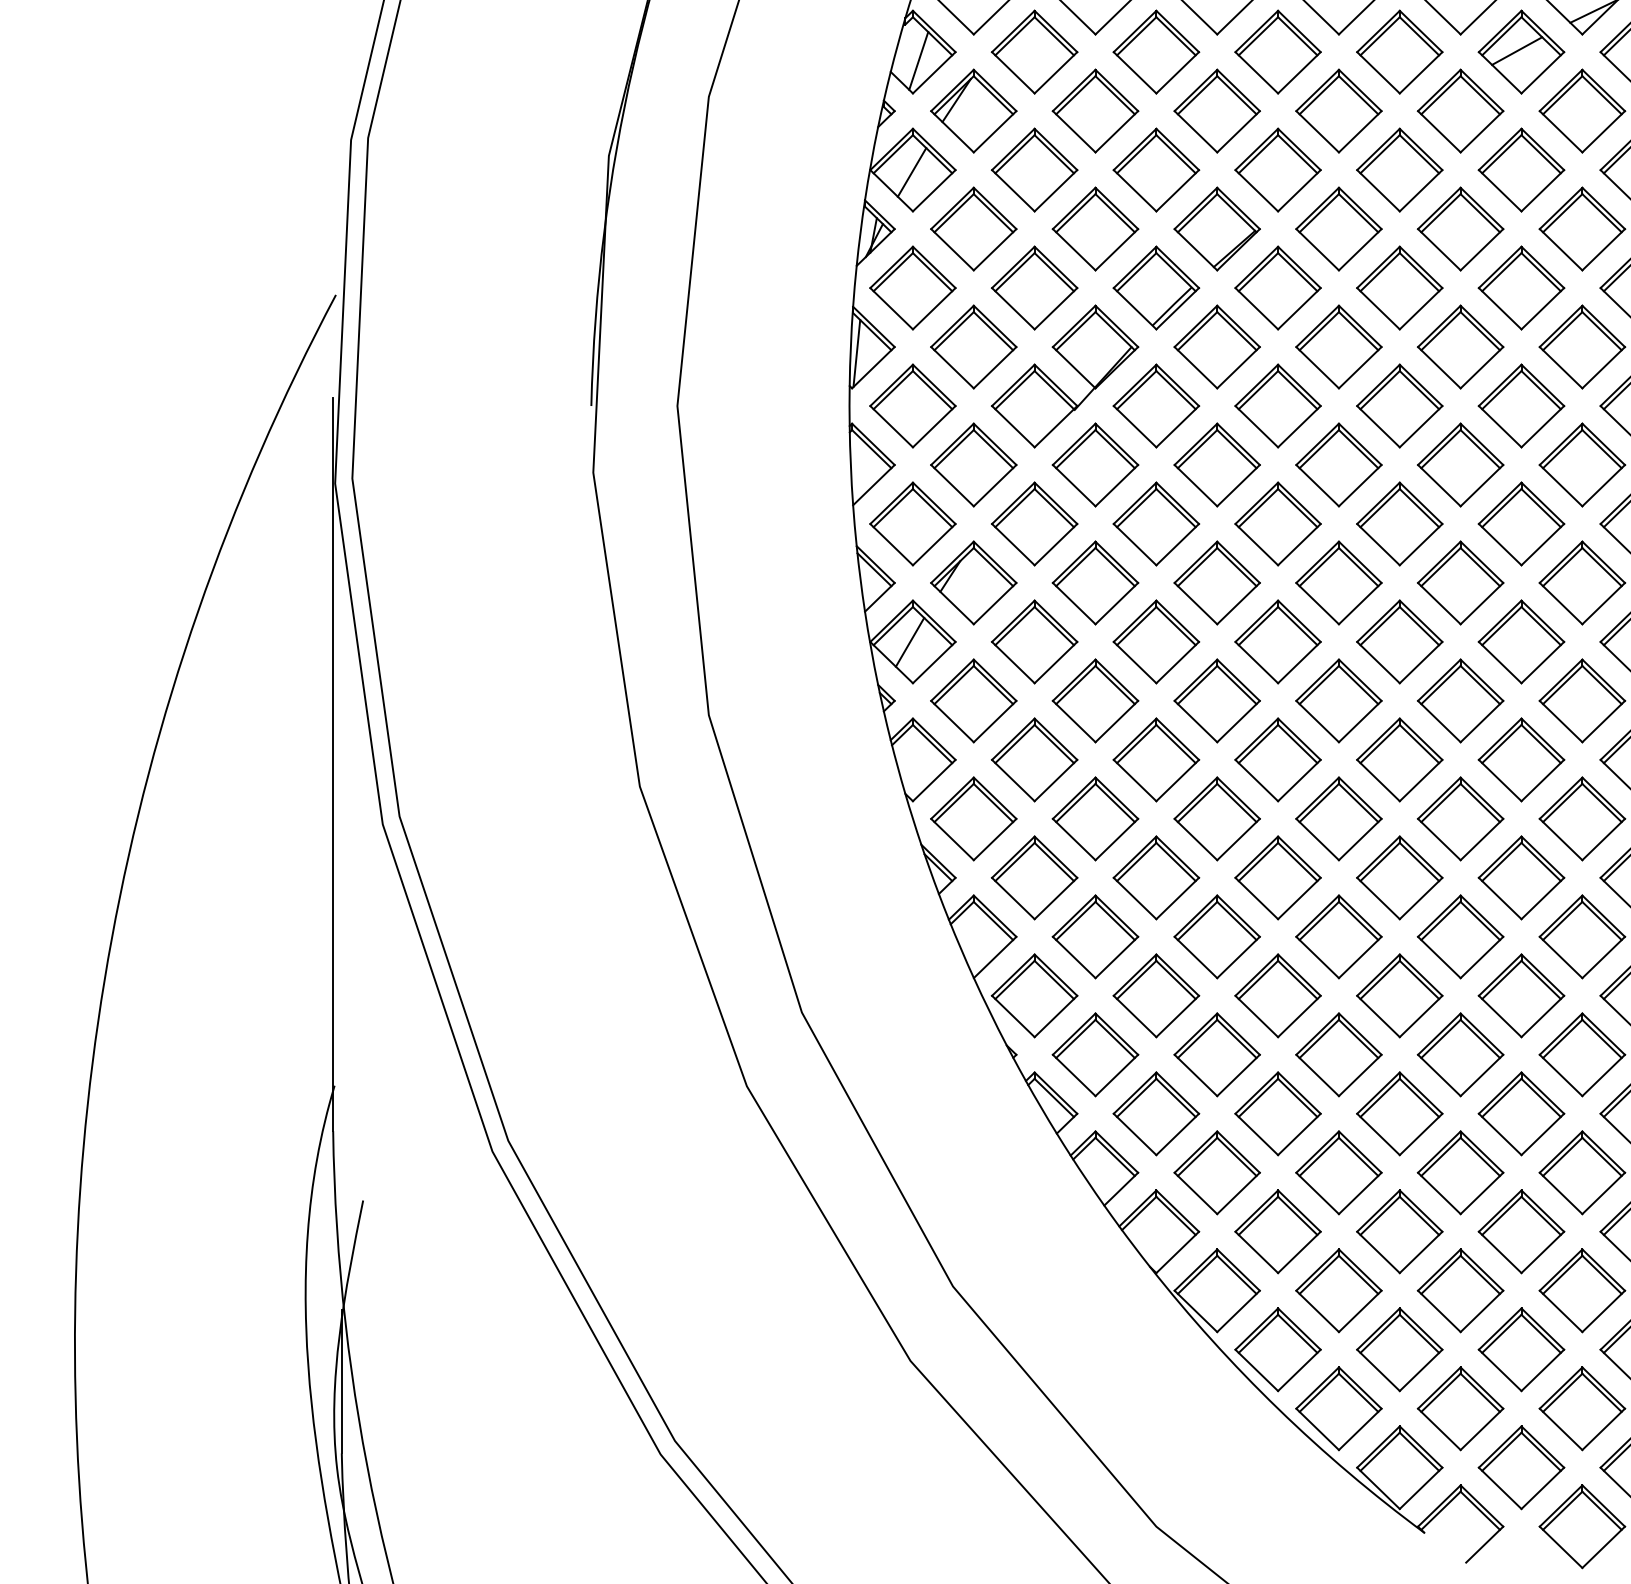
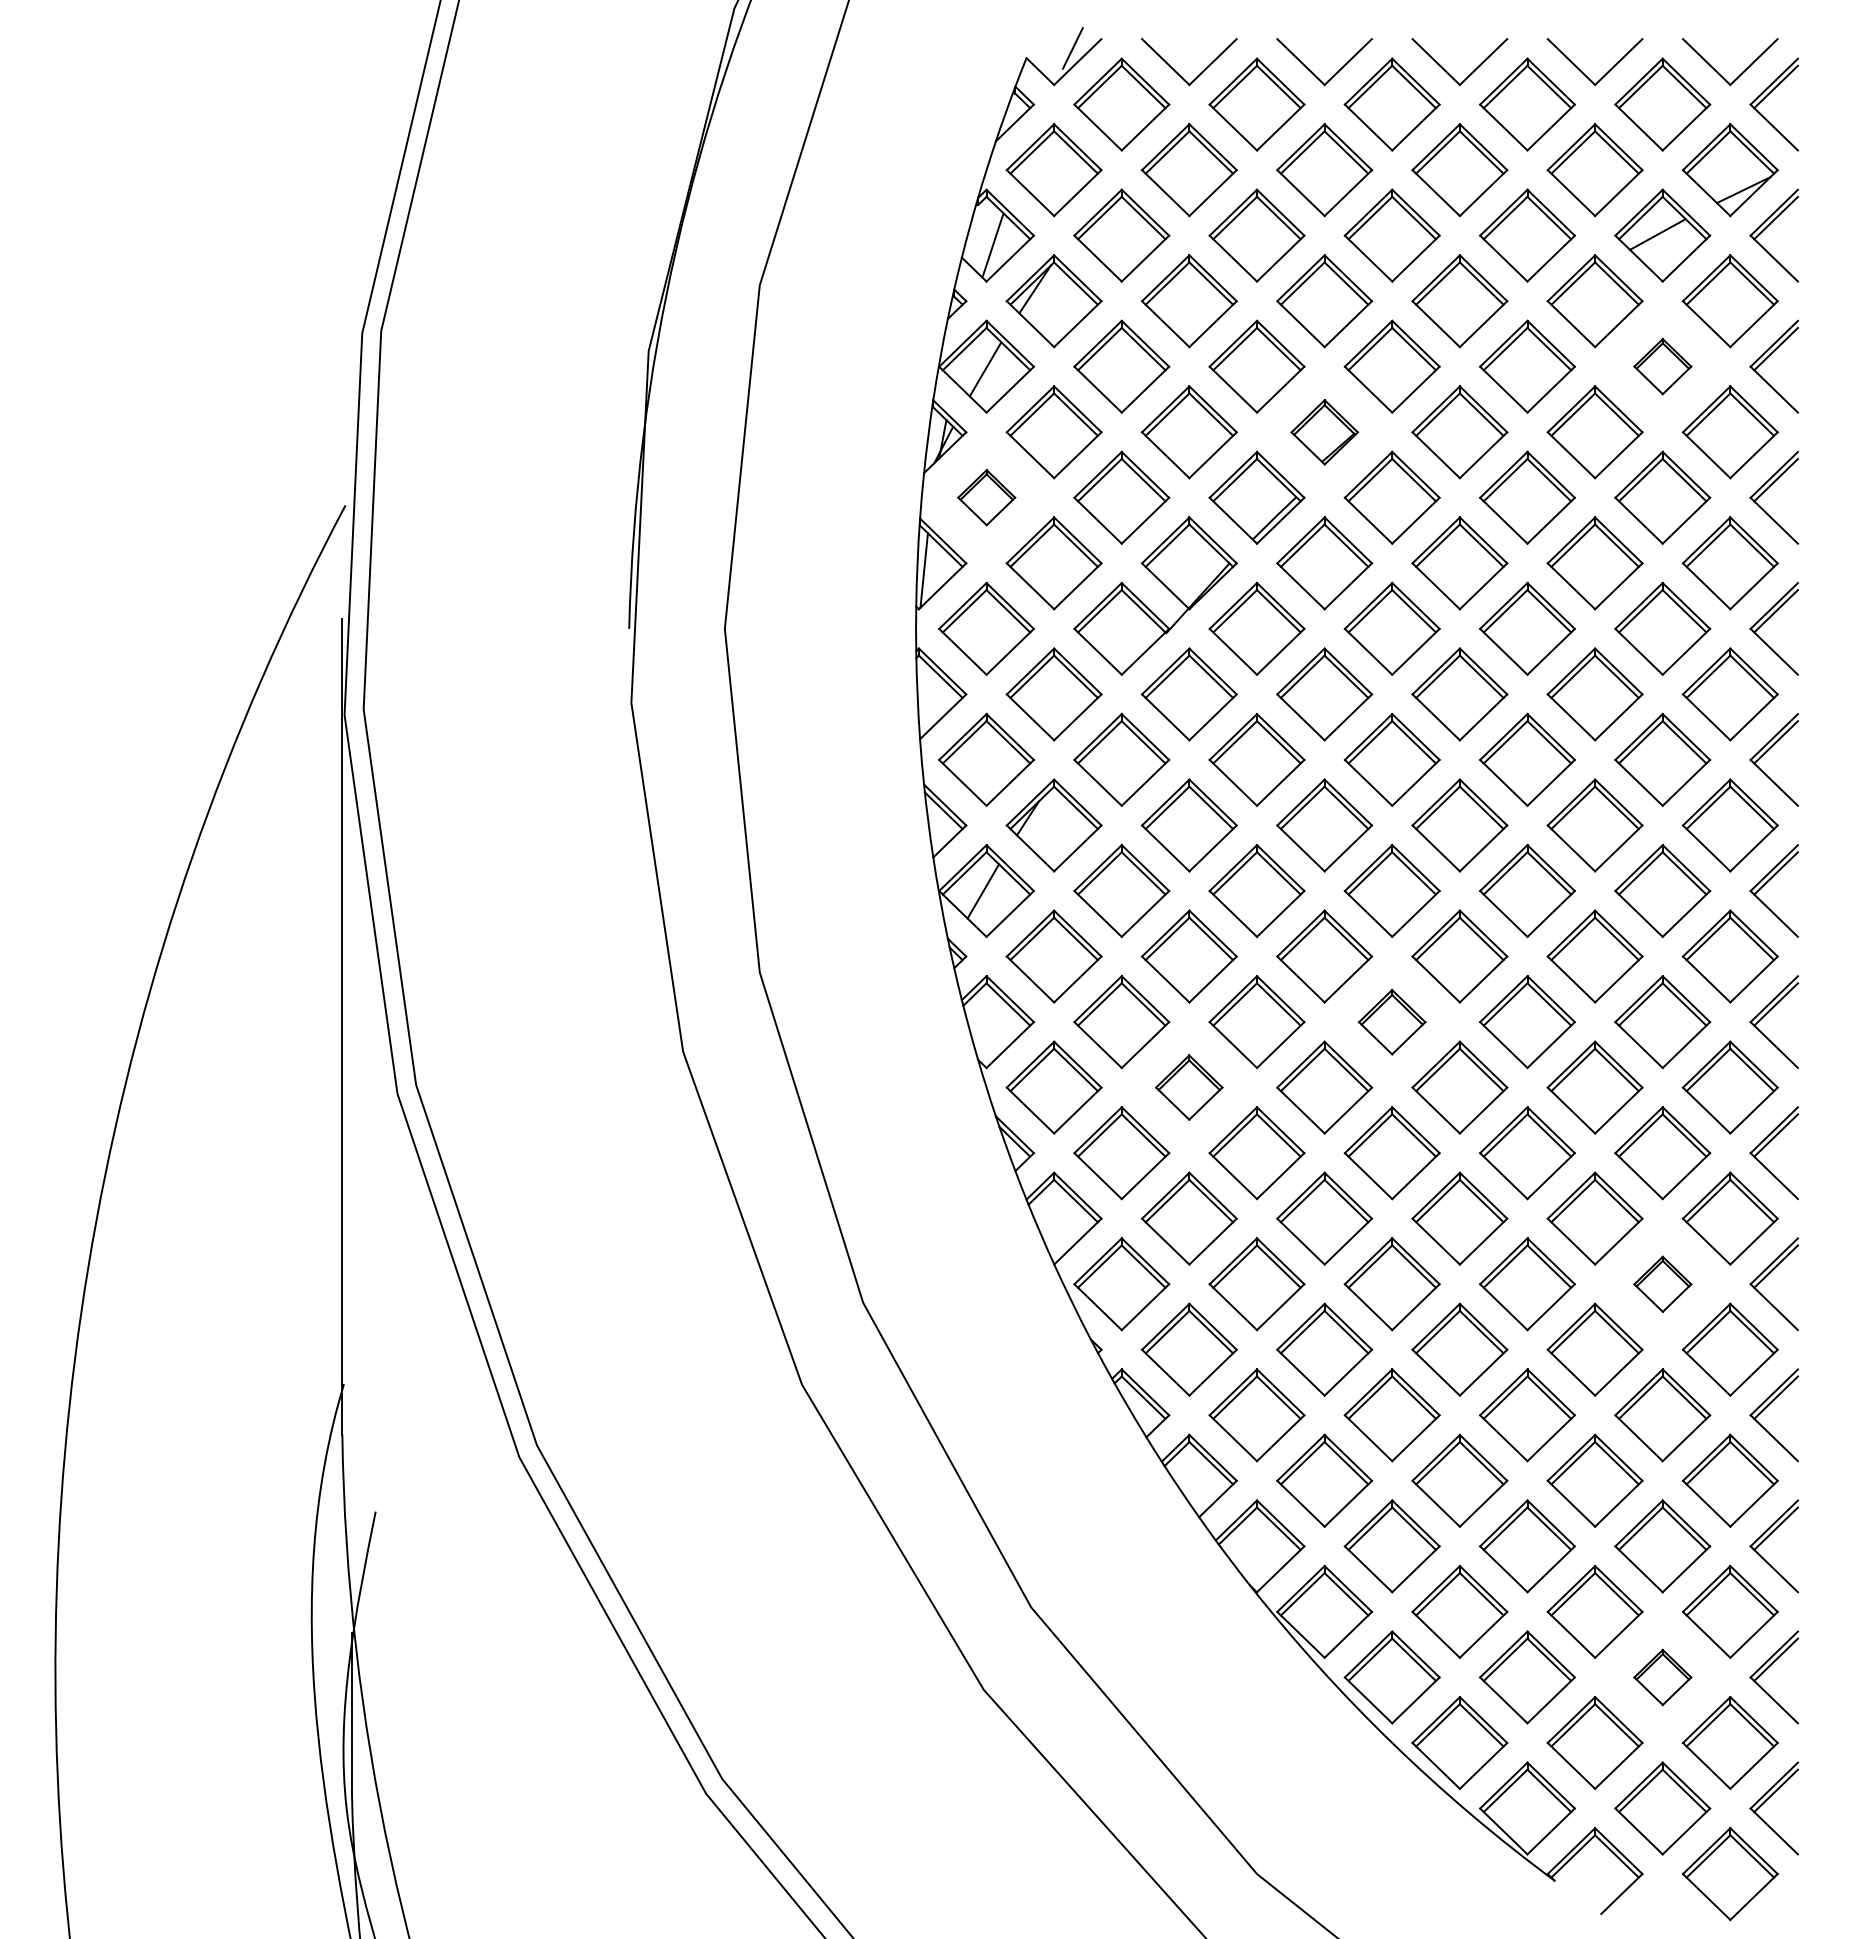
part: (1521, 169) -> (1662, 366), size x0.6
part: (1217, 229) -> (1324, 432), size x0.7
part: (912, 287) -> (986, 497), size x0.6
part: (1277, 760) -> (1391, 1022), size x0.7
part: (1094, 818) -> (1188, 1087), size x0.7
part: (1521, 996) -> (1662, 1284), size x0.6
part: (1521, 1349) -> (1662, 1677), size x0.6

